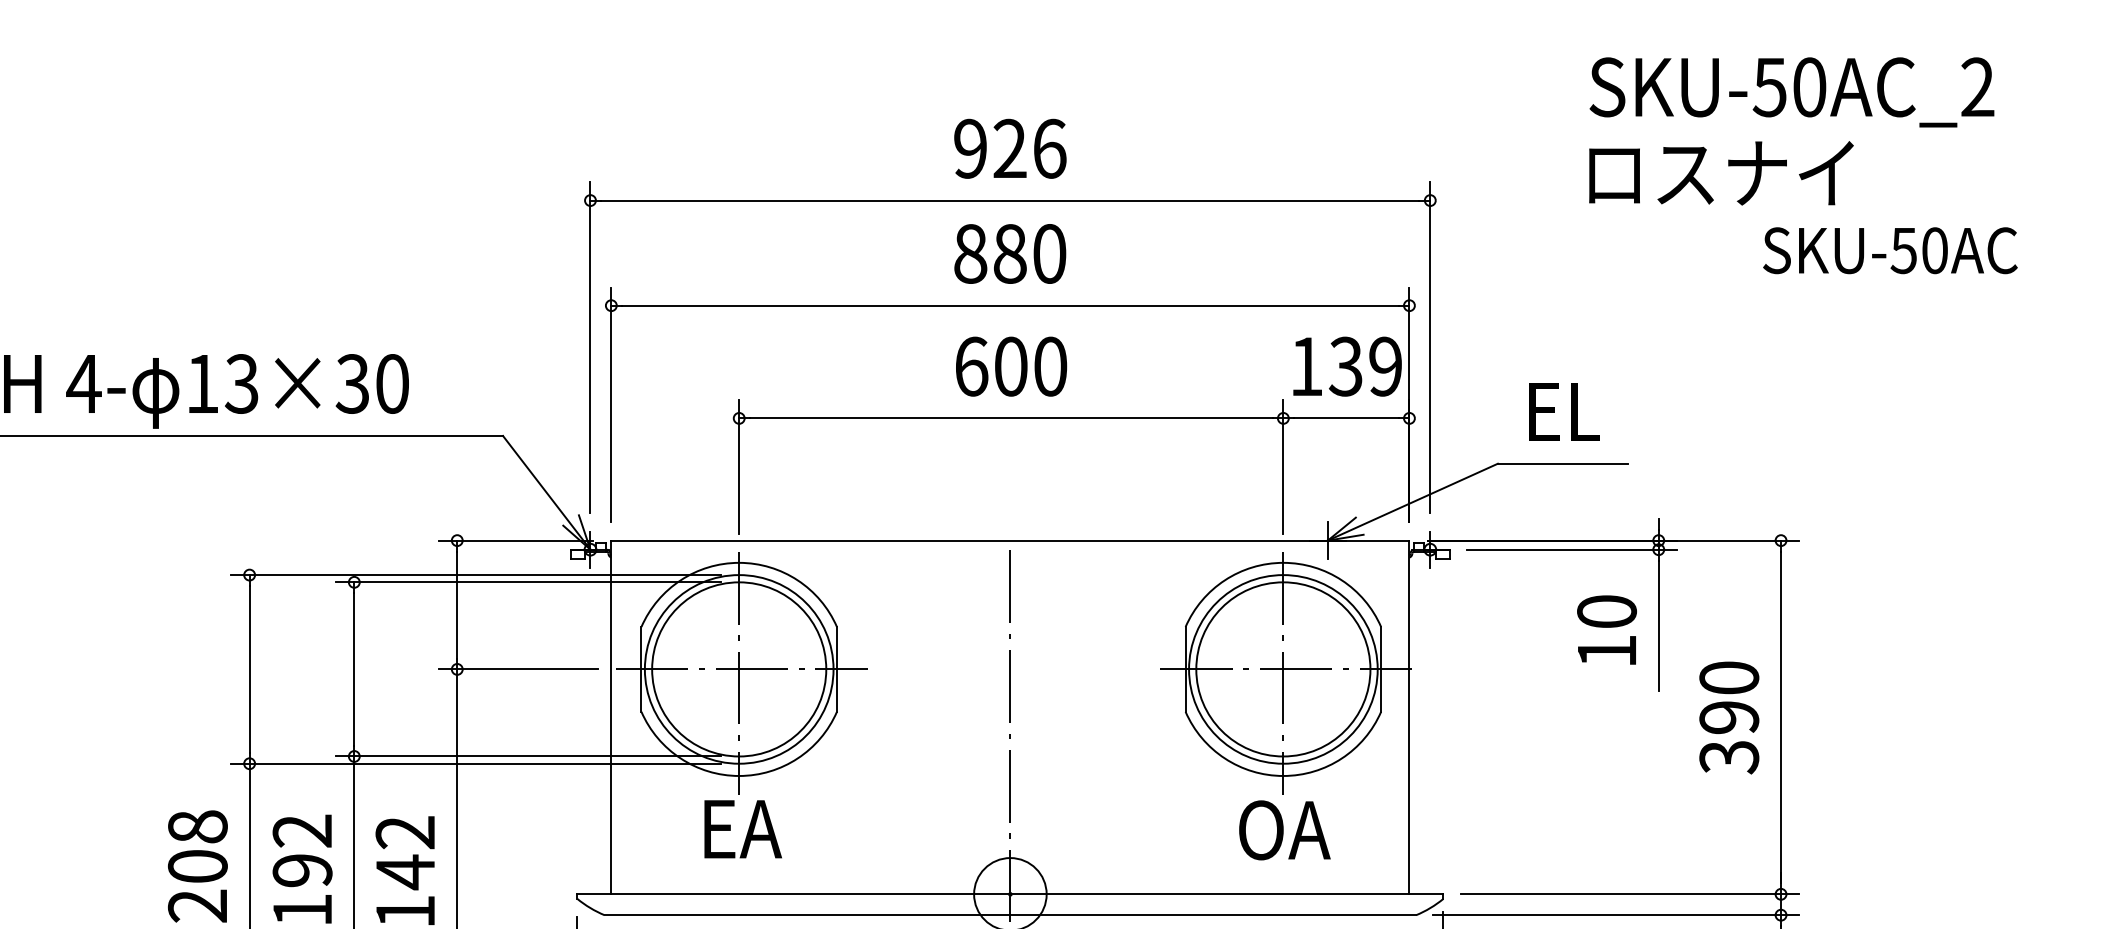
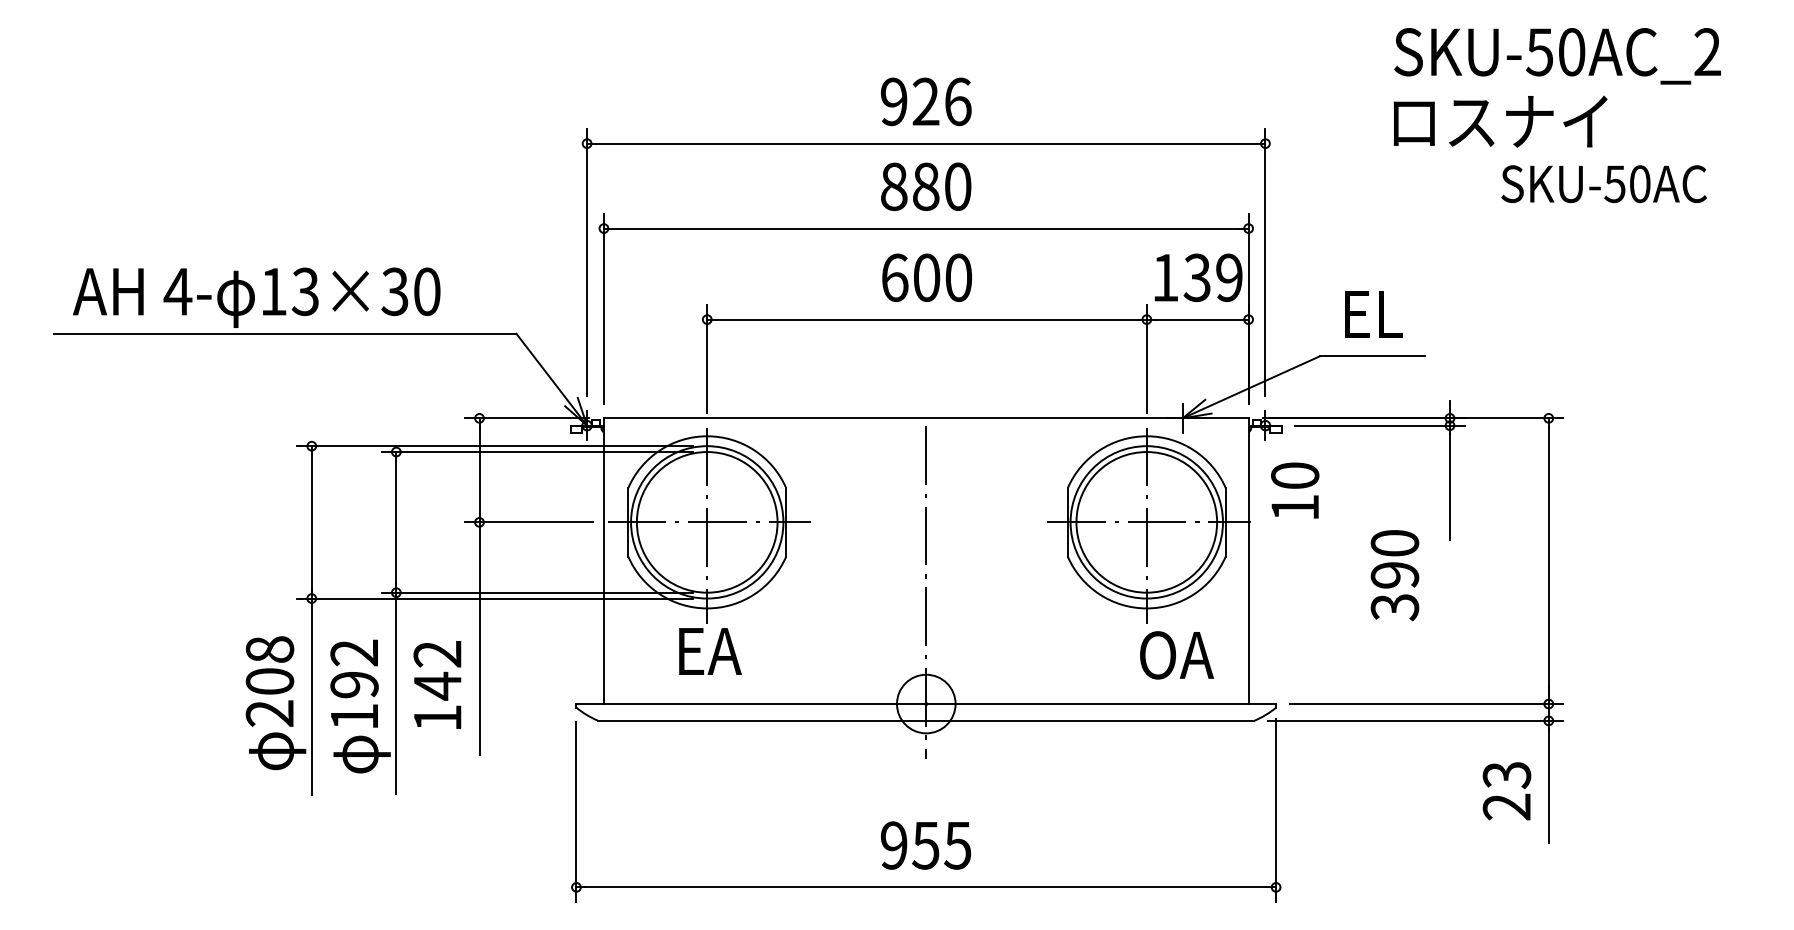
text: (1889, 251) -> (1603, 184), moved
text: (1607, 629) -> (1295, 490), moved
text: (1728, 717) -> (1394, 575), moved
text: (1284, 830) -> (1176, 655), moved

